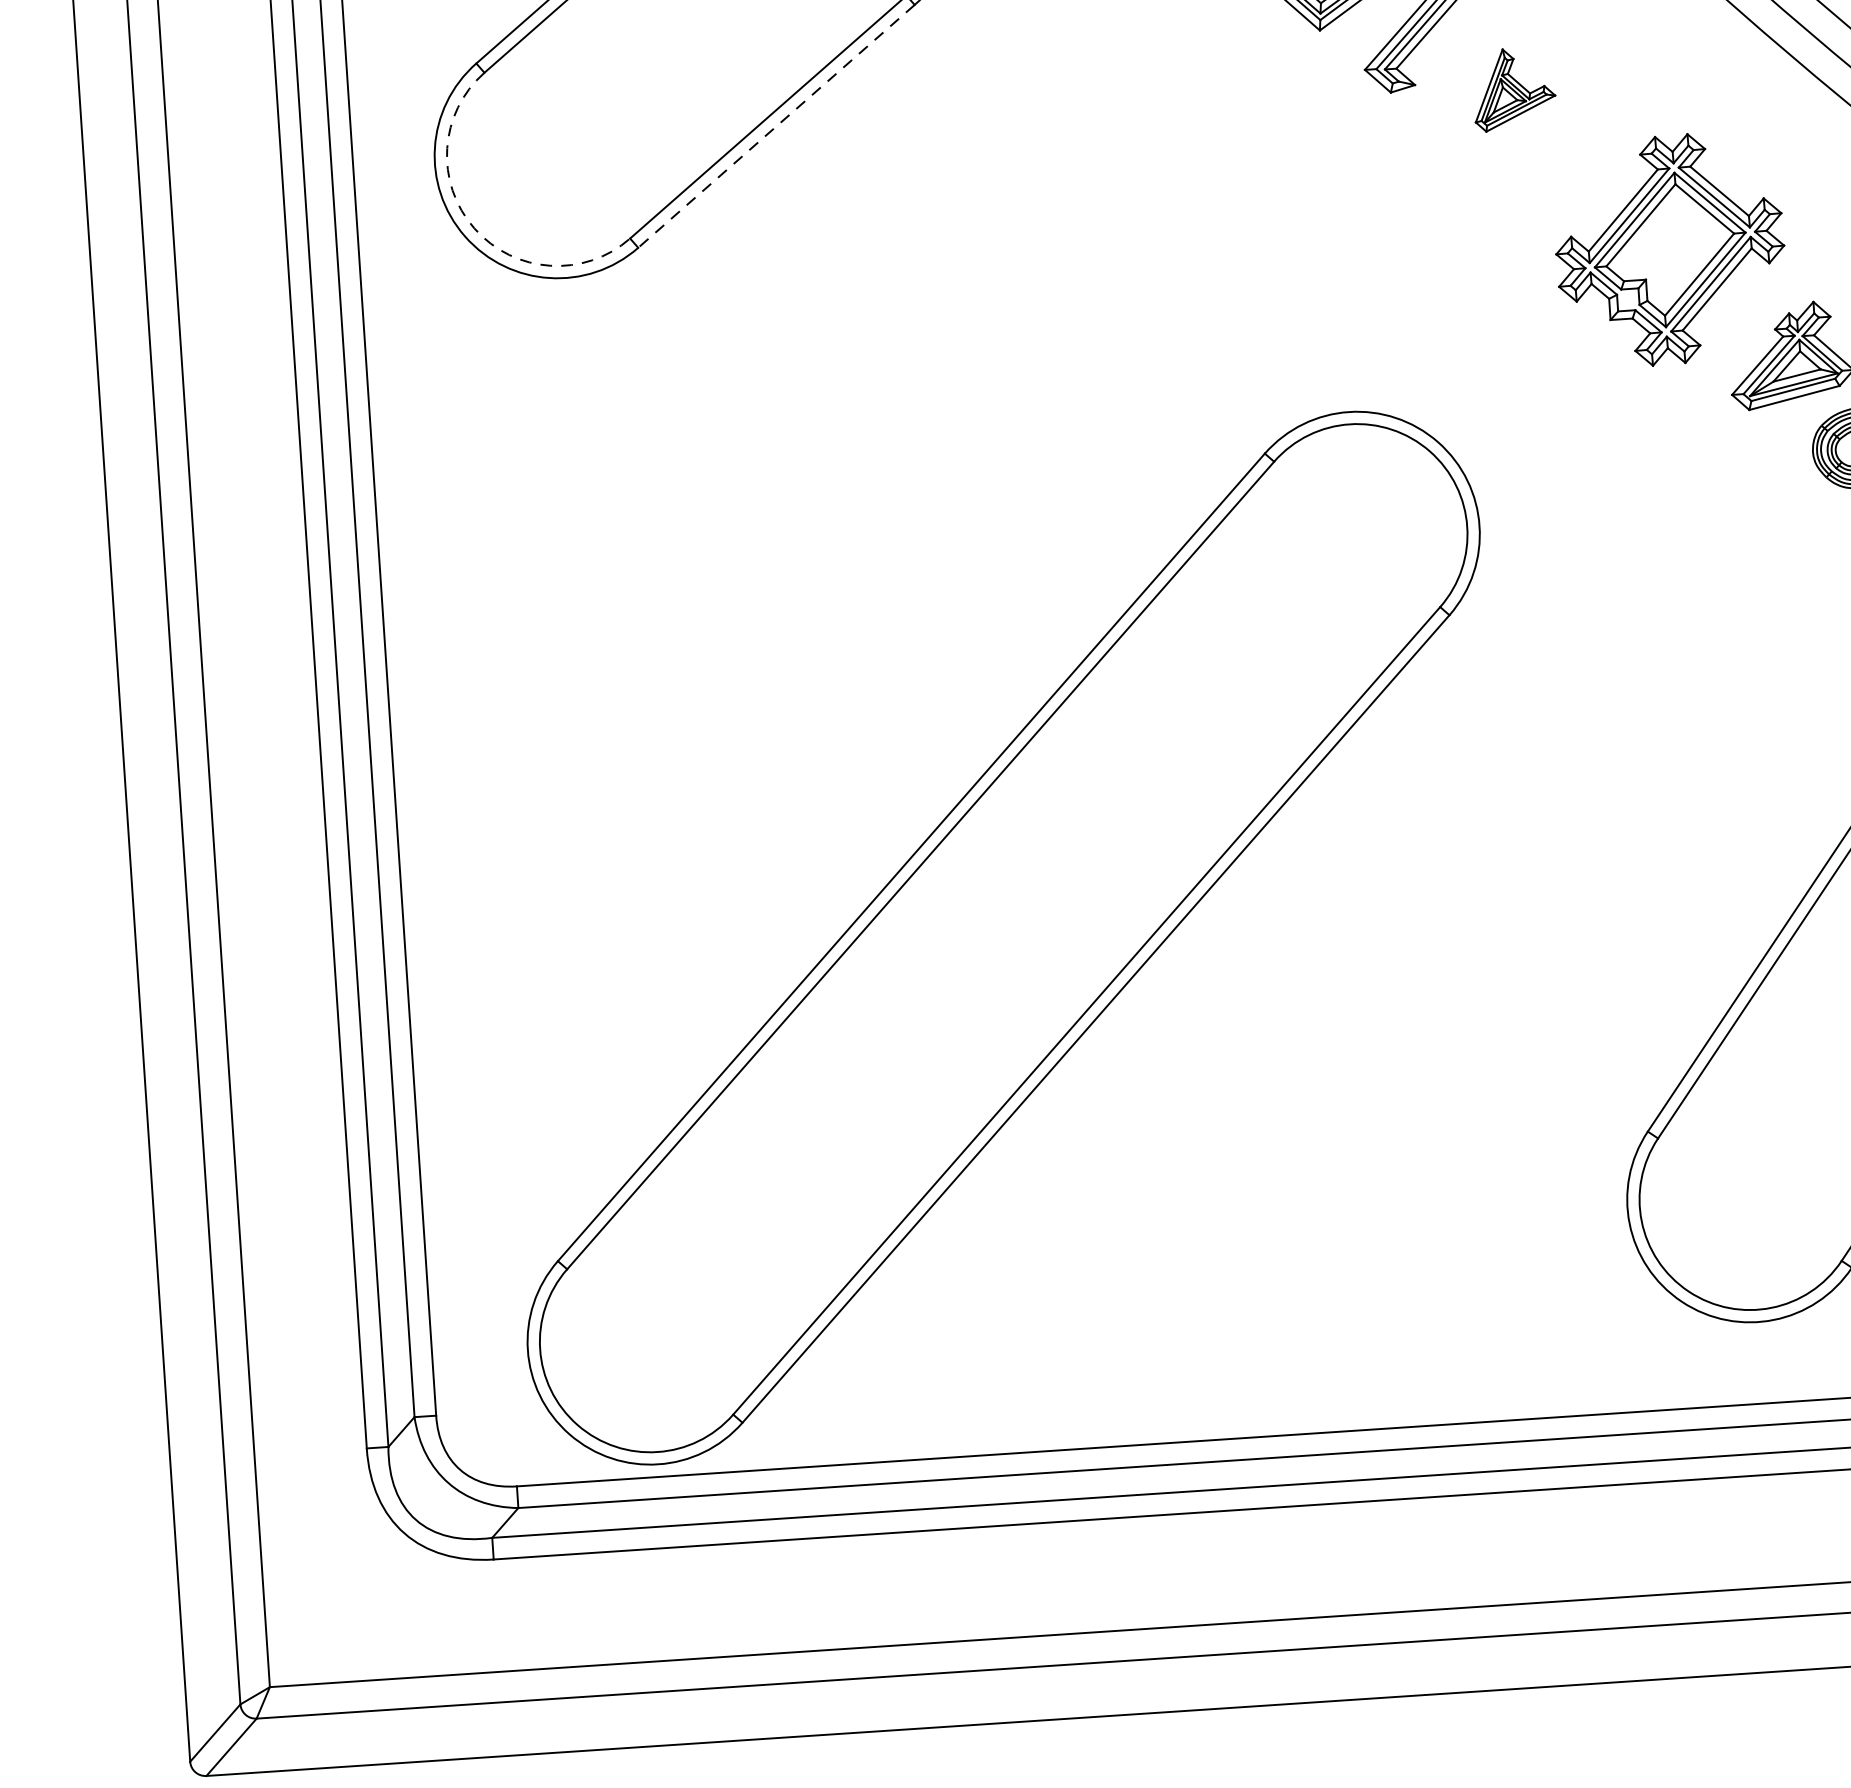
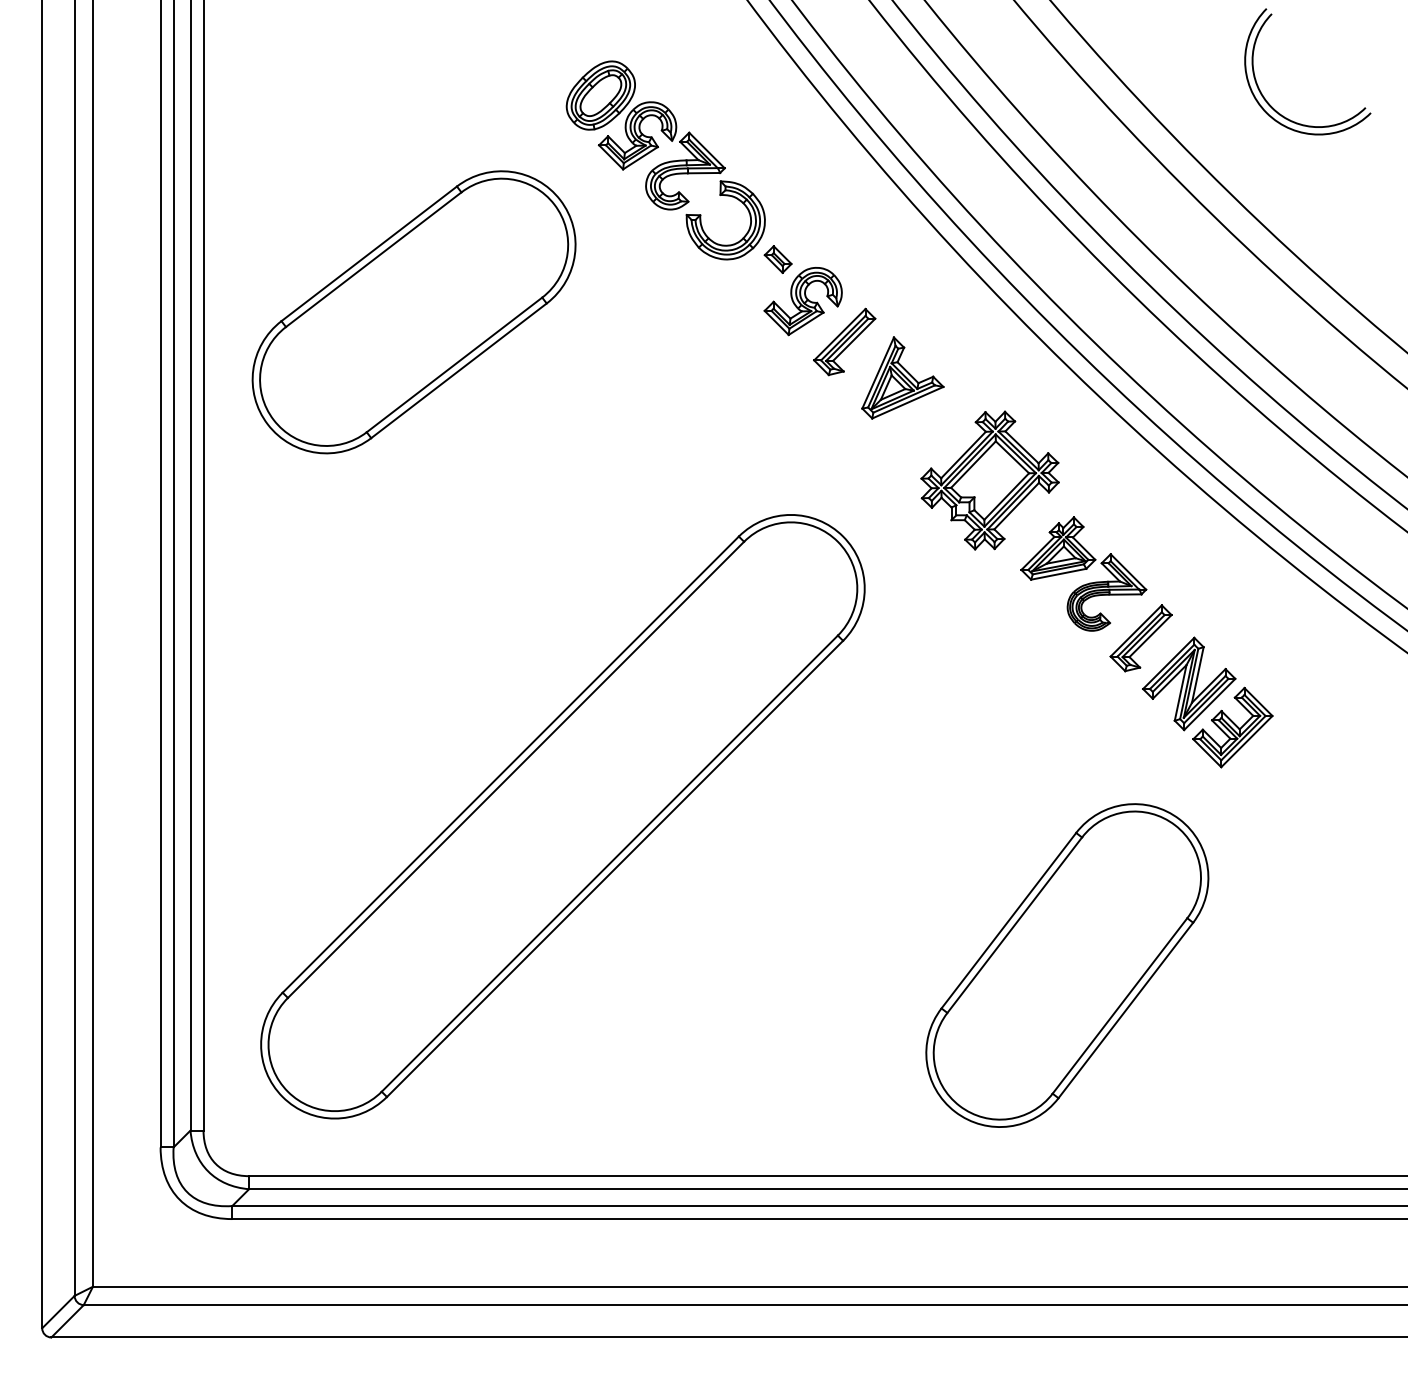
part: (1513, 88) -> (902, 377), size x1.67
line: (777, 125) -> (459, 370), dashed -> solid
arc: (474, 229) -> (273, 420), dashed -> solid
part: (1002, 937) -> (562, 816), moved

